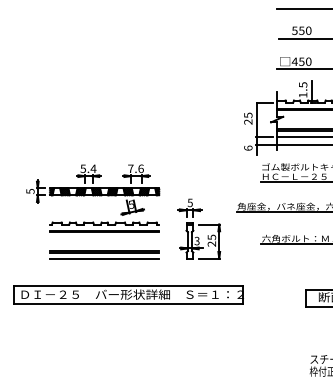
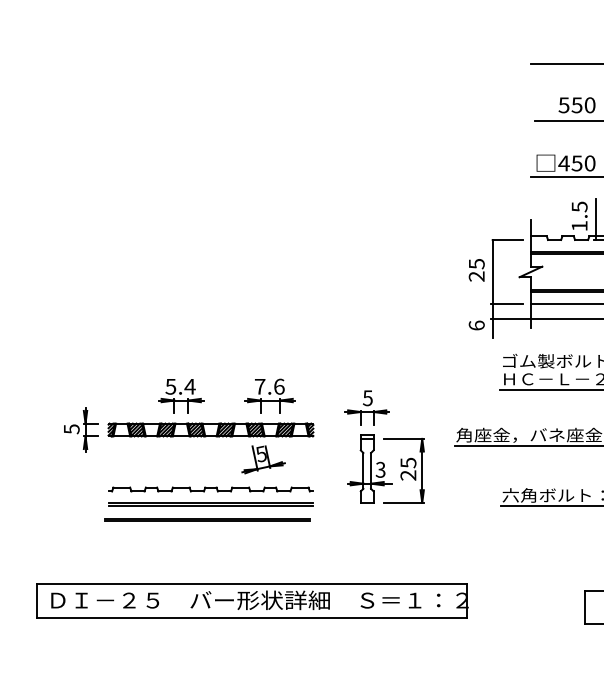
part: (93, 198) -> (190, 442), moved
part: (199, 228) -> (385, 446), moved
line: (104, 258) -> (206, 532), removed

